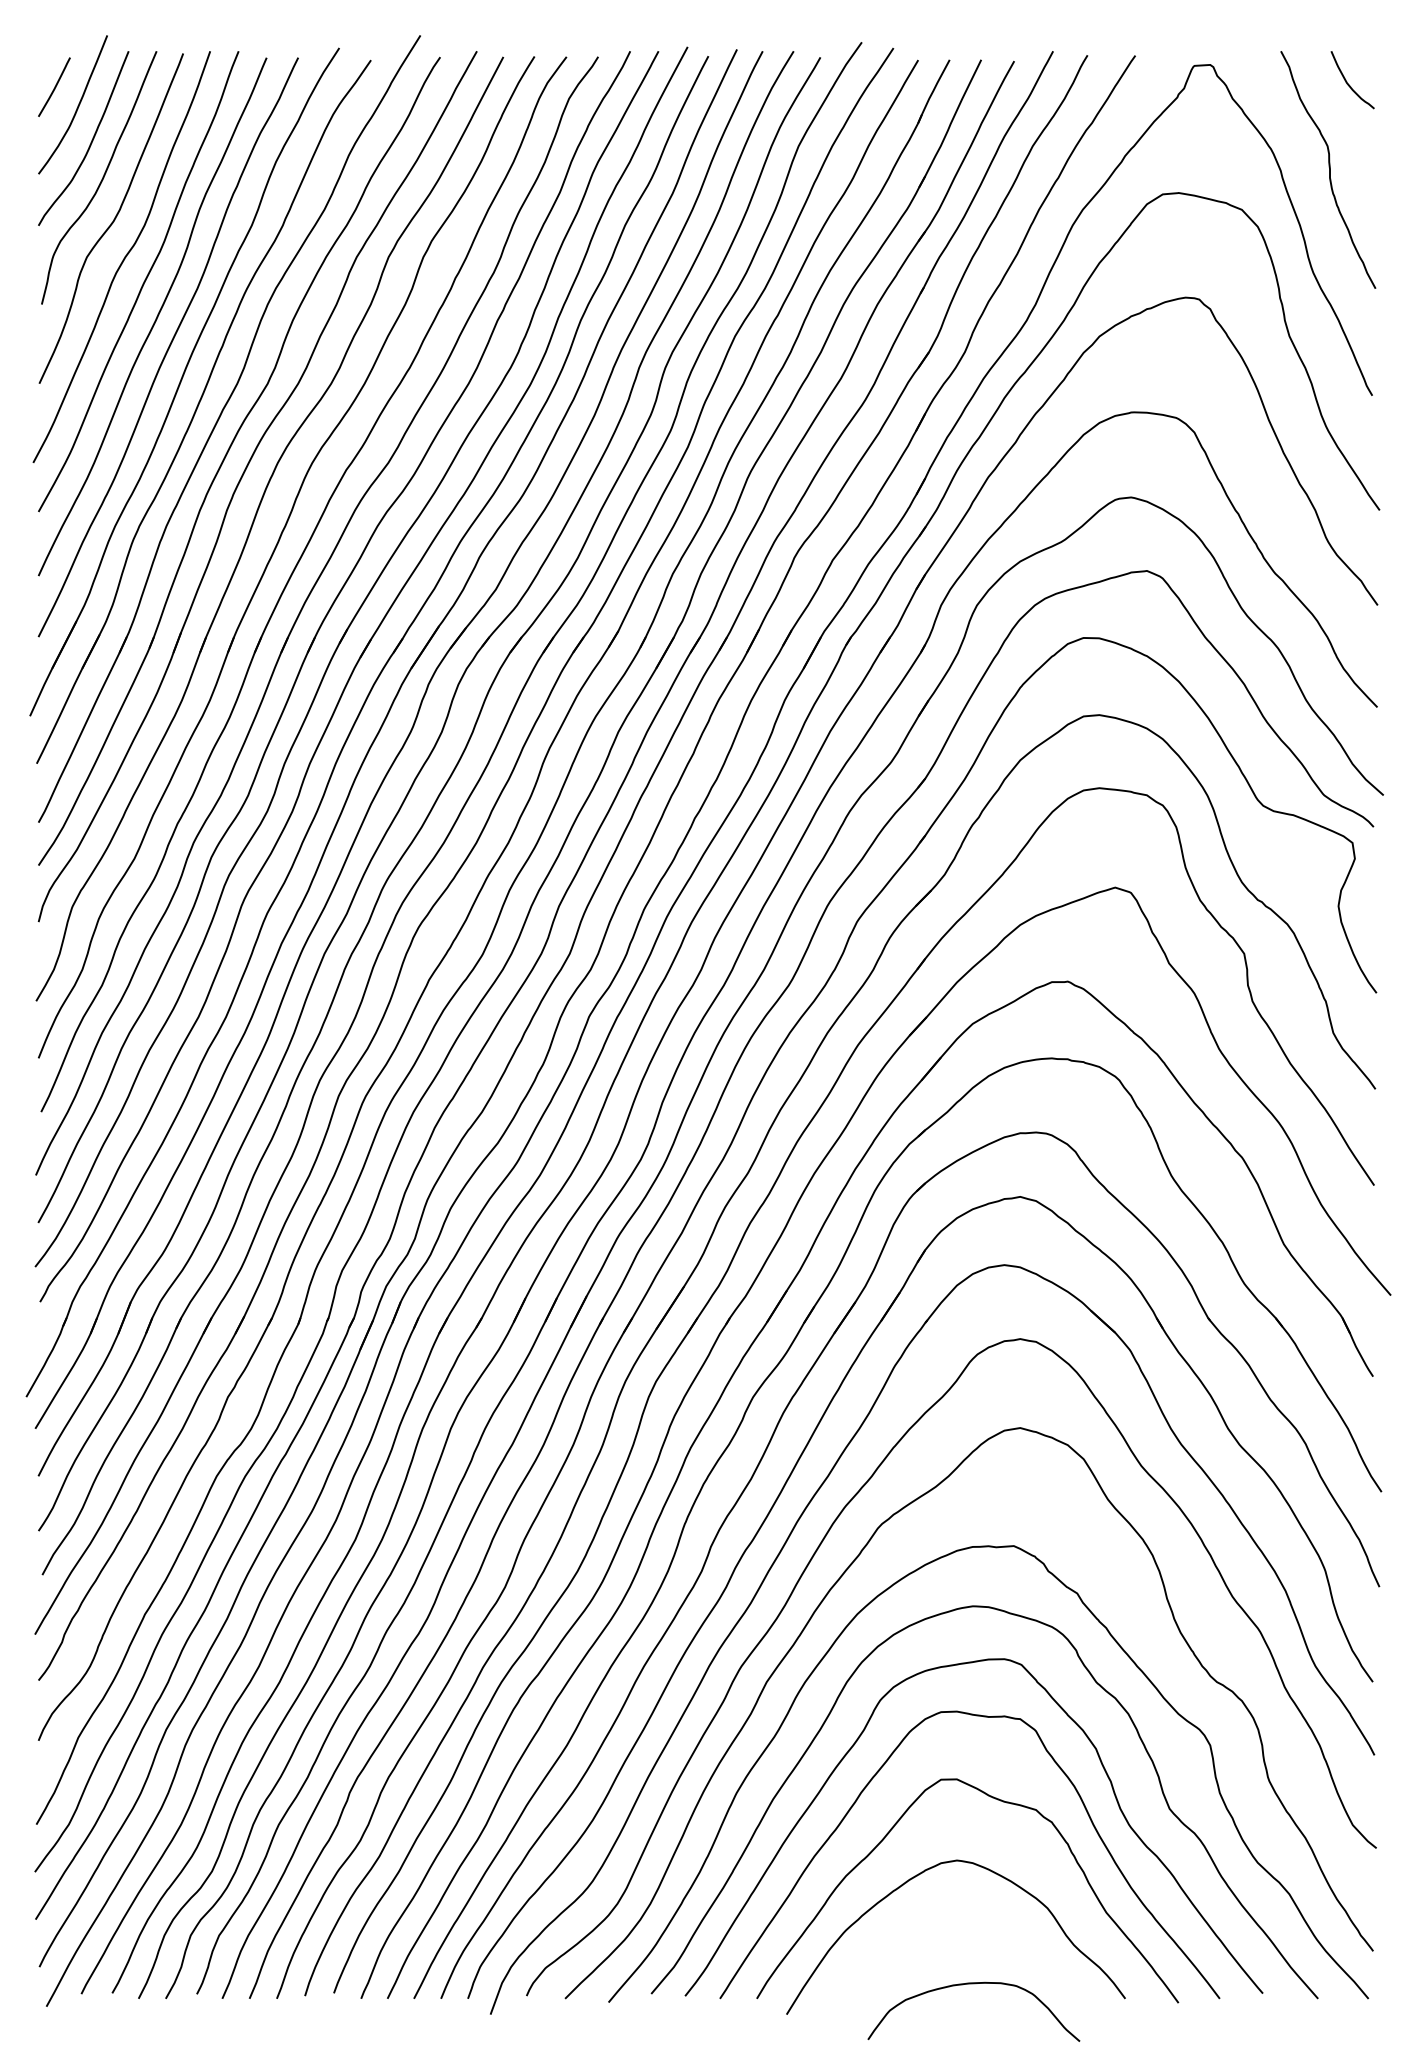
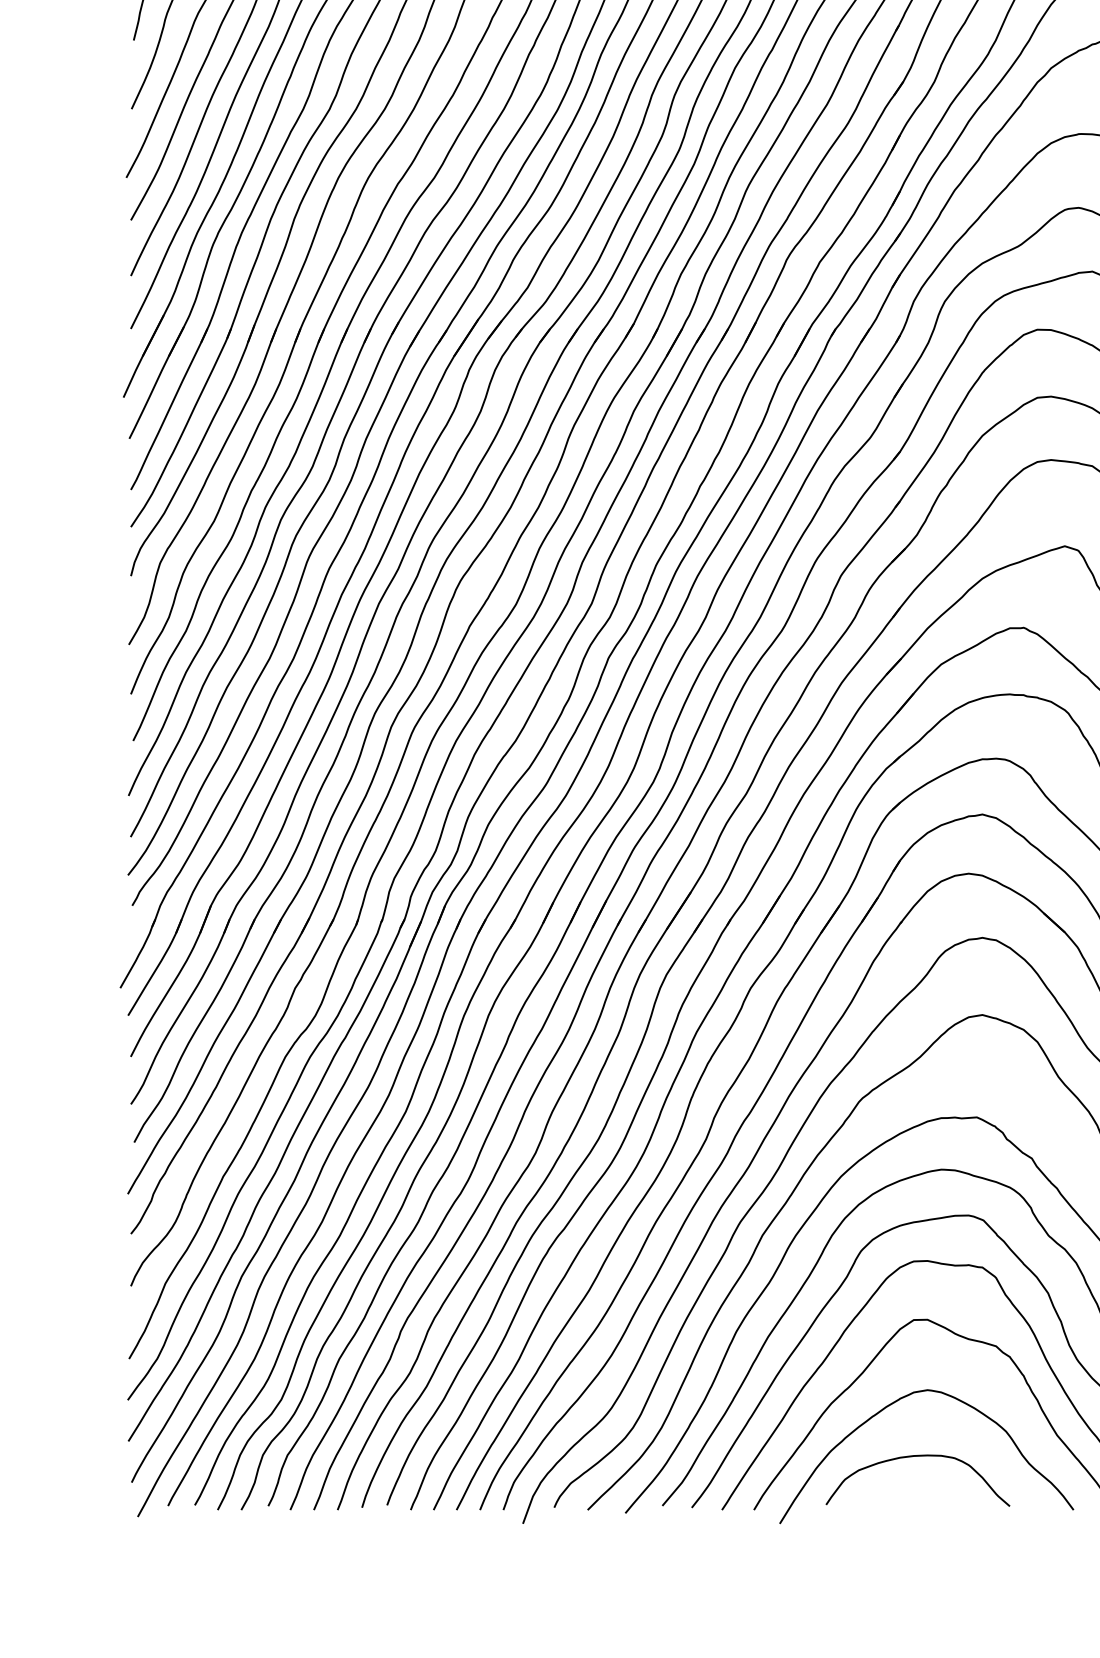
curve: (973, 1984) -> (917, 1456), moved

